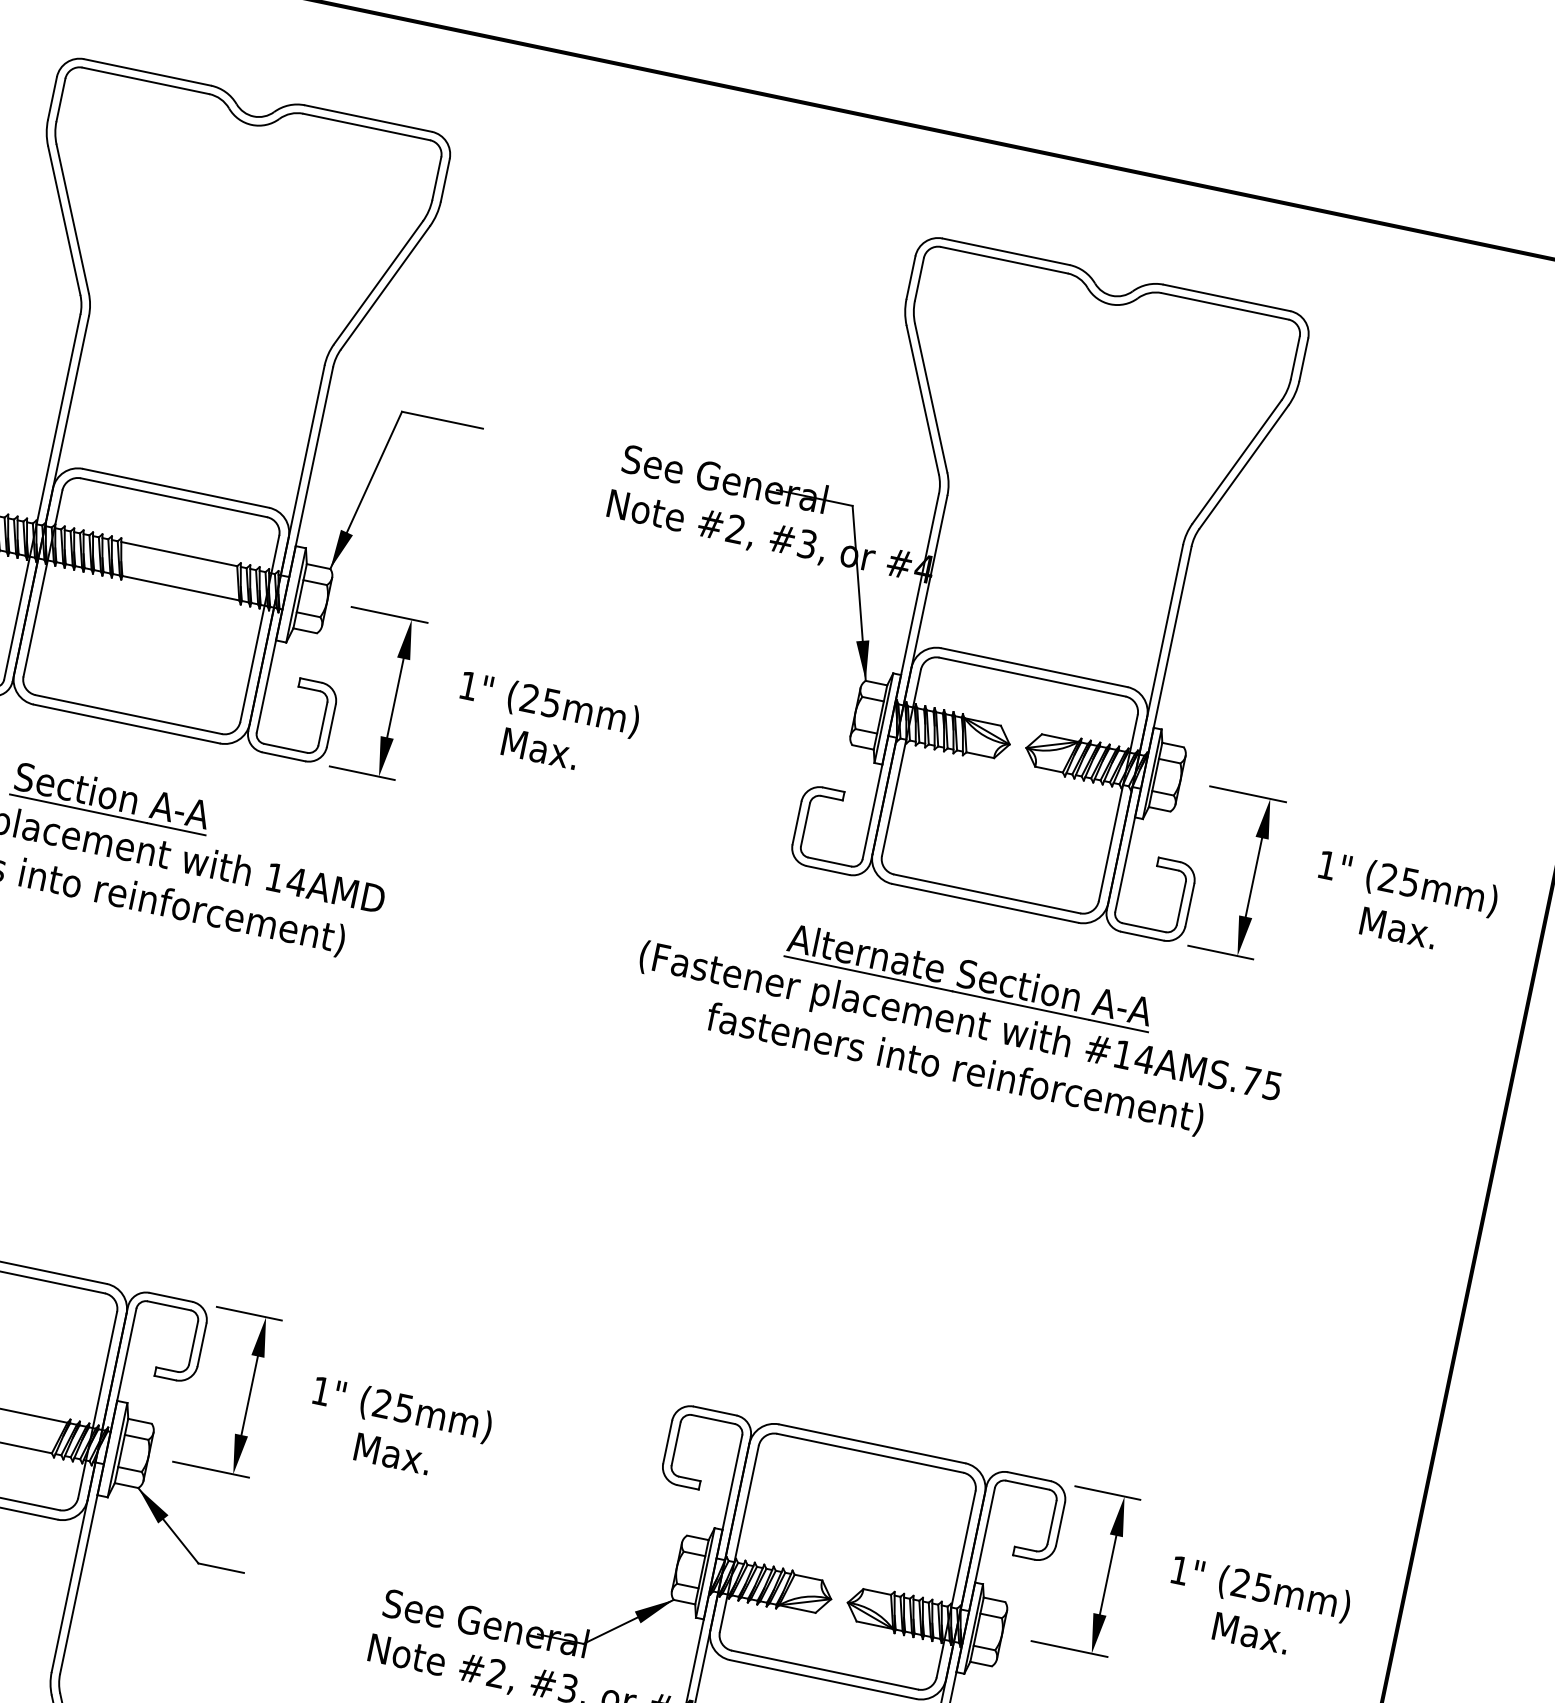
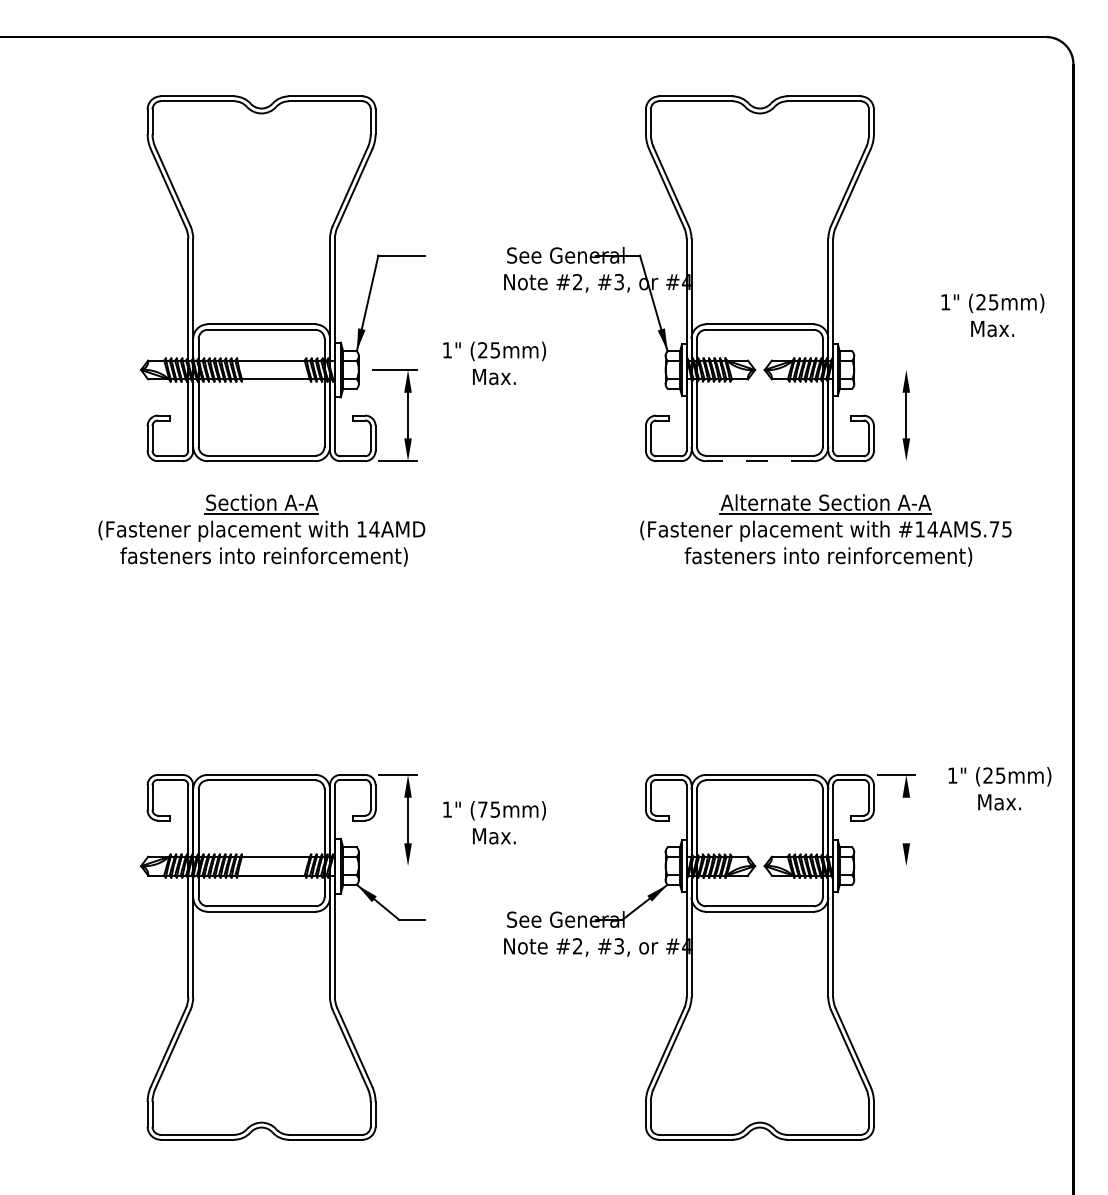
text: (545, 725) -> (494, 363), moved
line: (1248, 795) -> (893, 370), removed
line: (984, 903) -> (759, 461), solid -> dashed
text: (1403, 904) -> (992, 315), moved
line: (1220, 953) -> (896, 461), removed
part: (959, 1022) -> (825, 530), moved
text: (381, 1403) -> (482, 809), (25mm) -> (75mm)
line: (211, 1470) -> (395, 866), removed
line: (1108, 1575) -> (906, 820), removed
text: (1255, 1609) -> (999, 788), moved
line: (1069, 1649) -> (893, 866), removed

